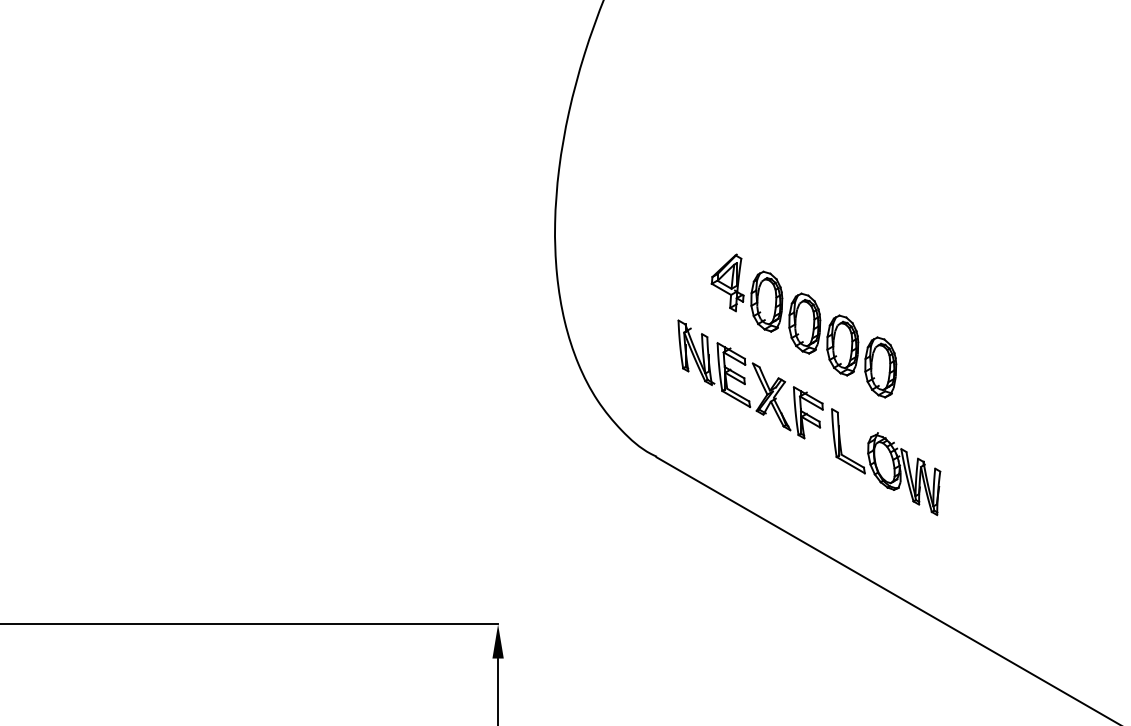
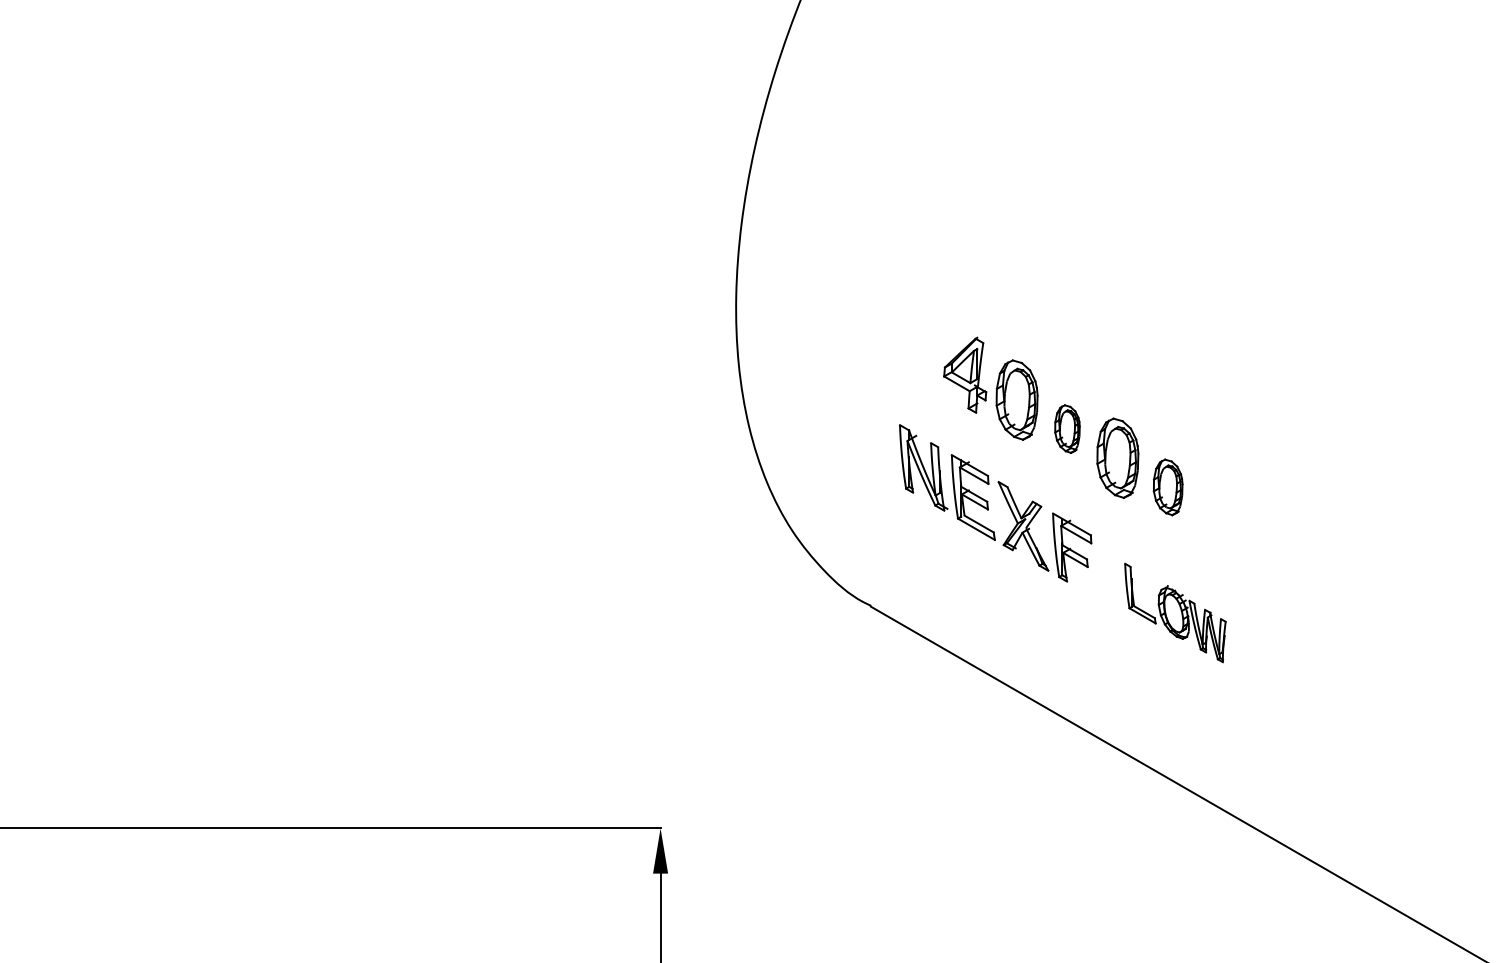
part: (804, 323) -> (1067, 428), size x0.6
part: (880, 367) -> (1167, 487), size x0.7
part: (886, 461) -> (1175, 612), size x0.7

